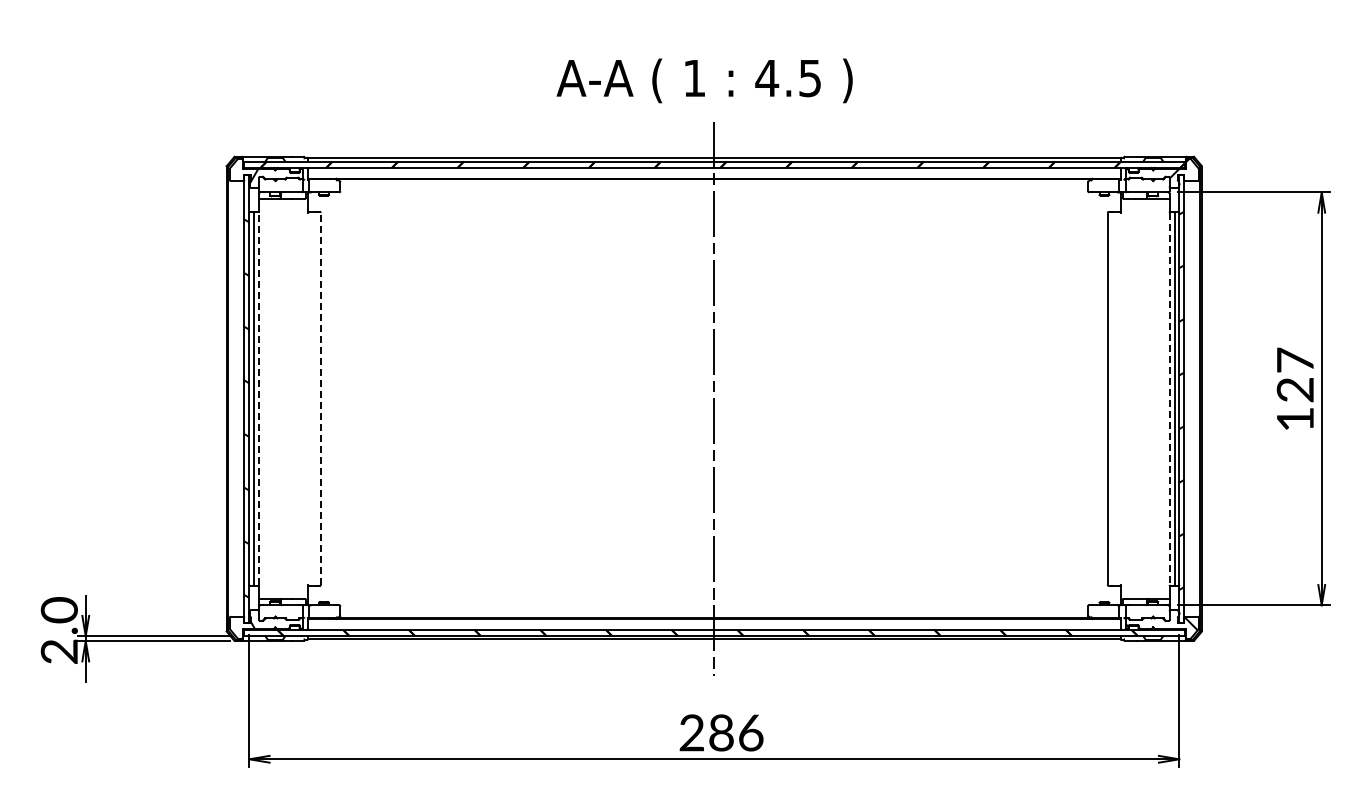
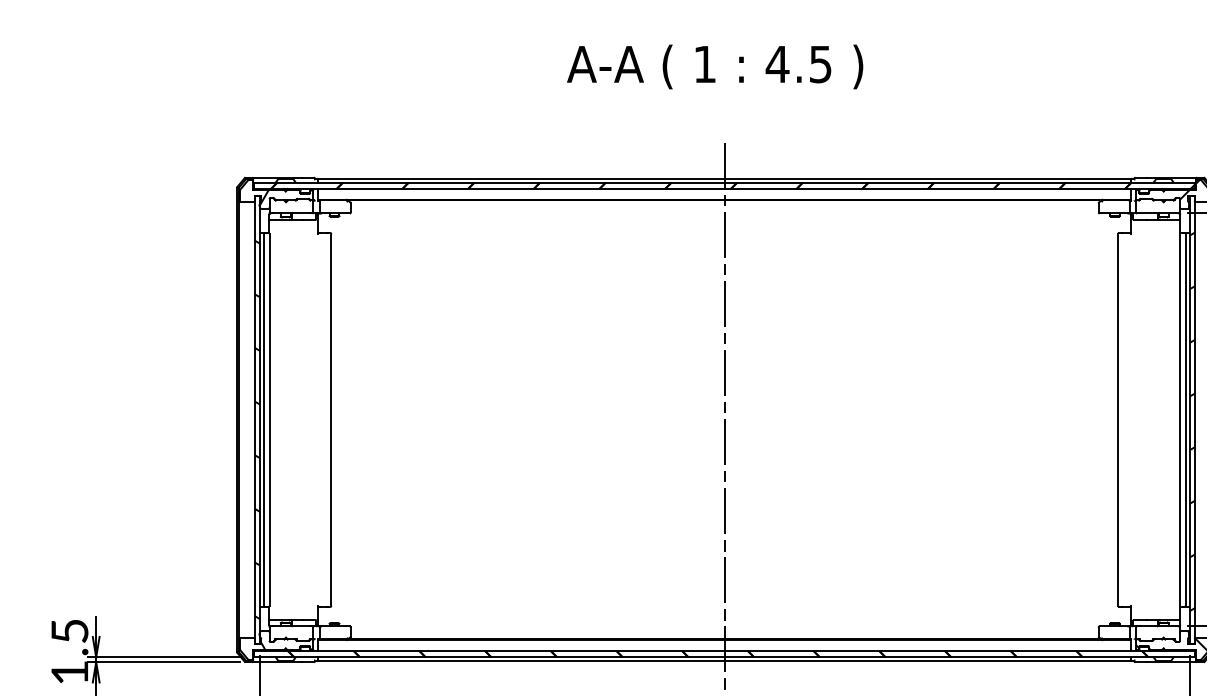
text: (704, 80) -> (714, 66), moved
line: (259, 398) -> (269, 419), dashed -> solid
line: (320, 398) -> (330, 419), dashed -> solid
line: (1169, 398) -> (1179, 419), dashed -> solid
text: (58, 630) -> (68, 651), 2.0 -> 1.5

